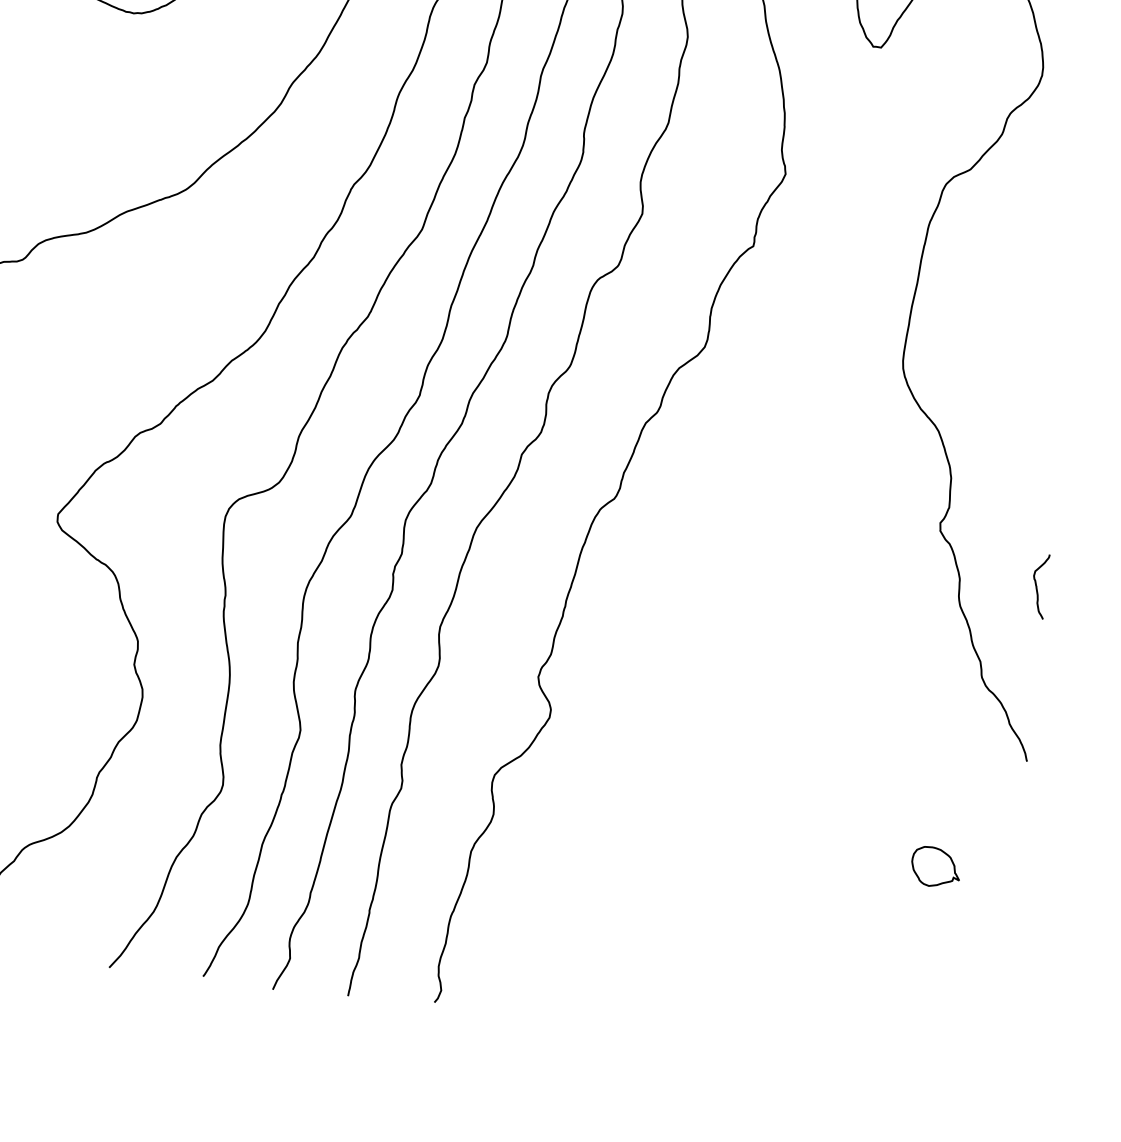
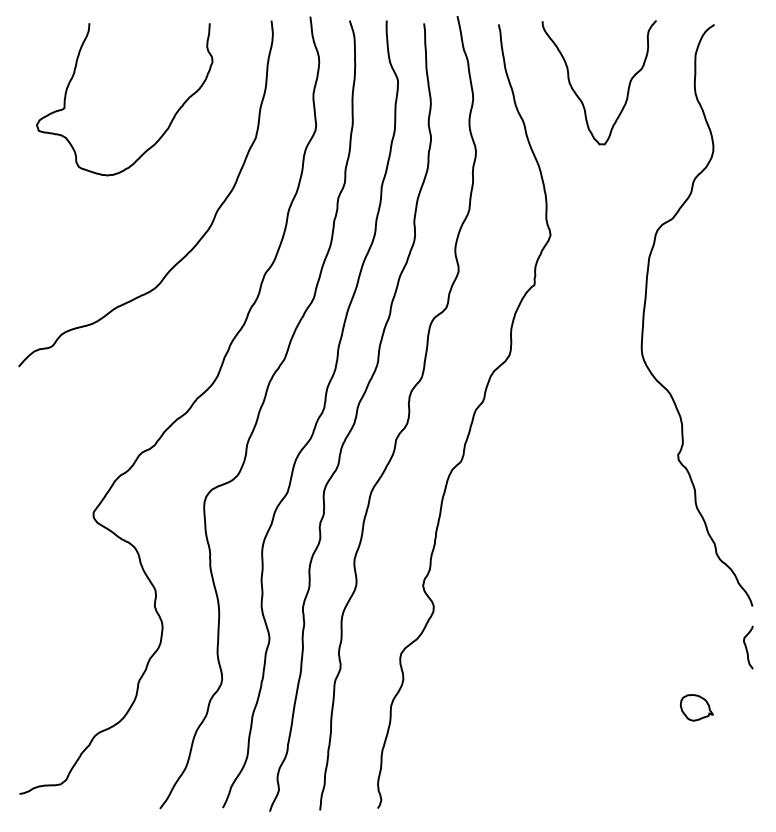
curve: (1038, 587) -> (747, 648), moved
part: (935, 866) -> (696, 707), moved

